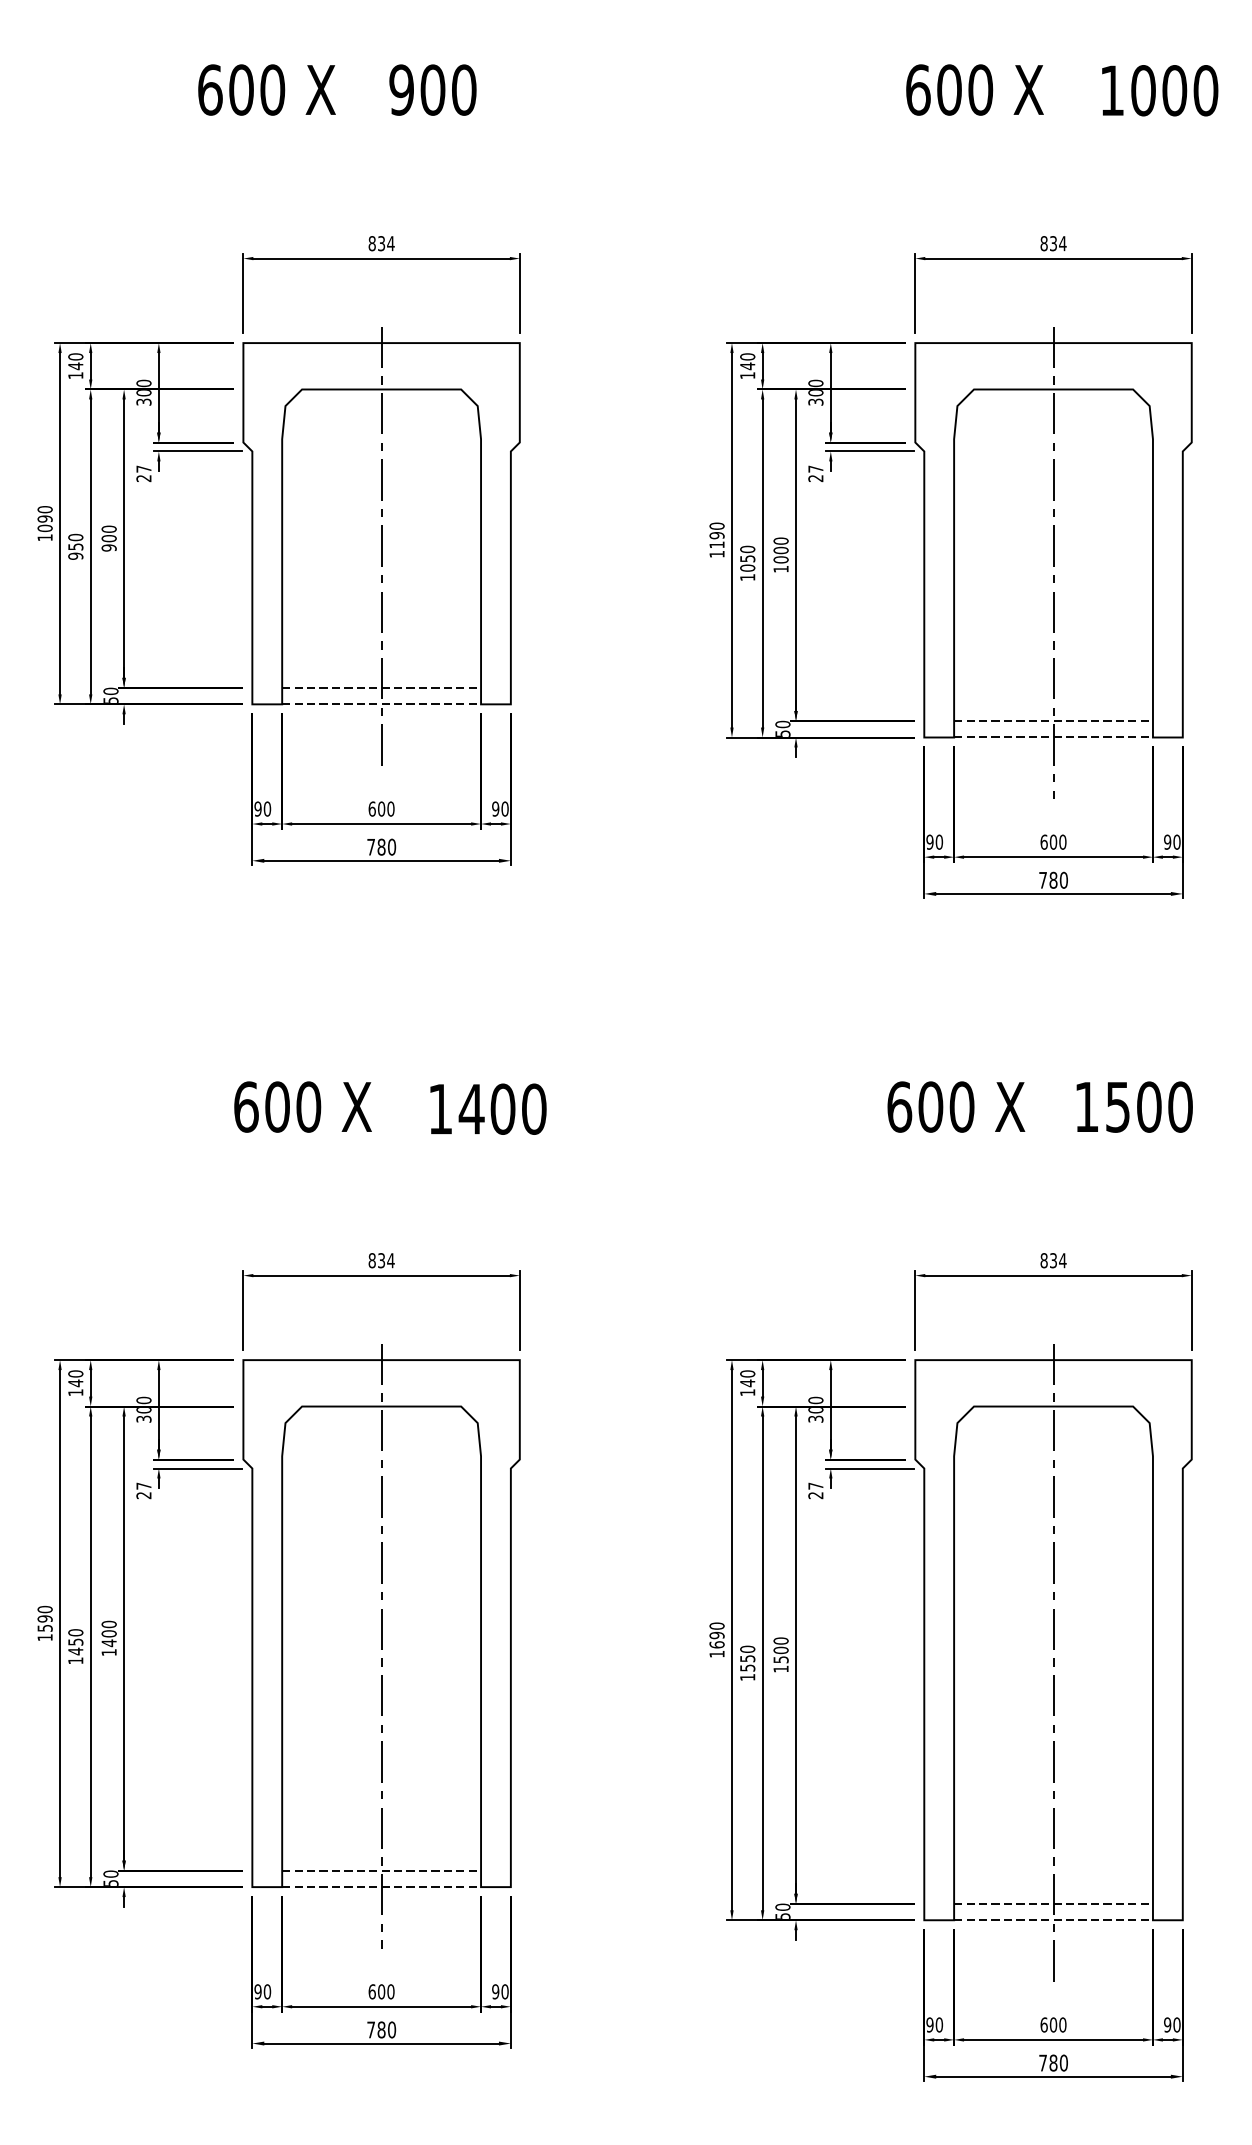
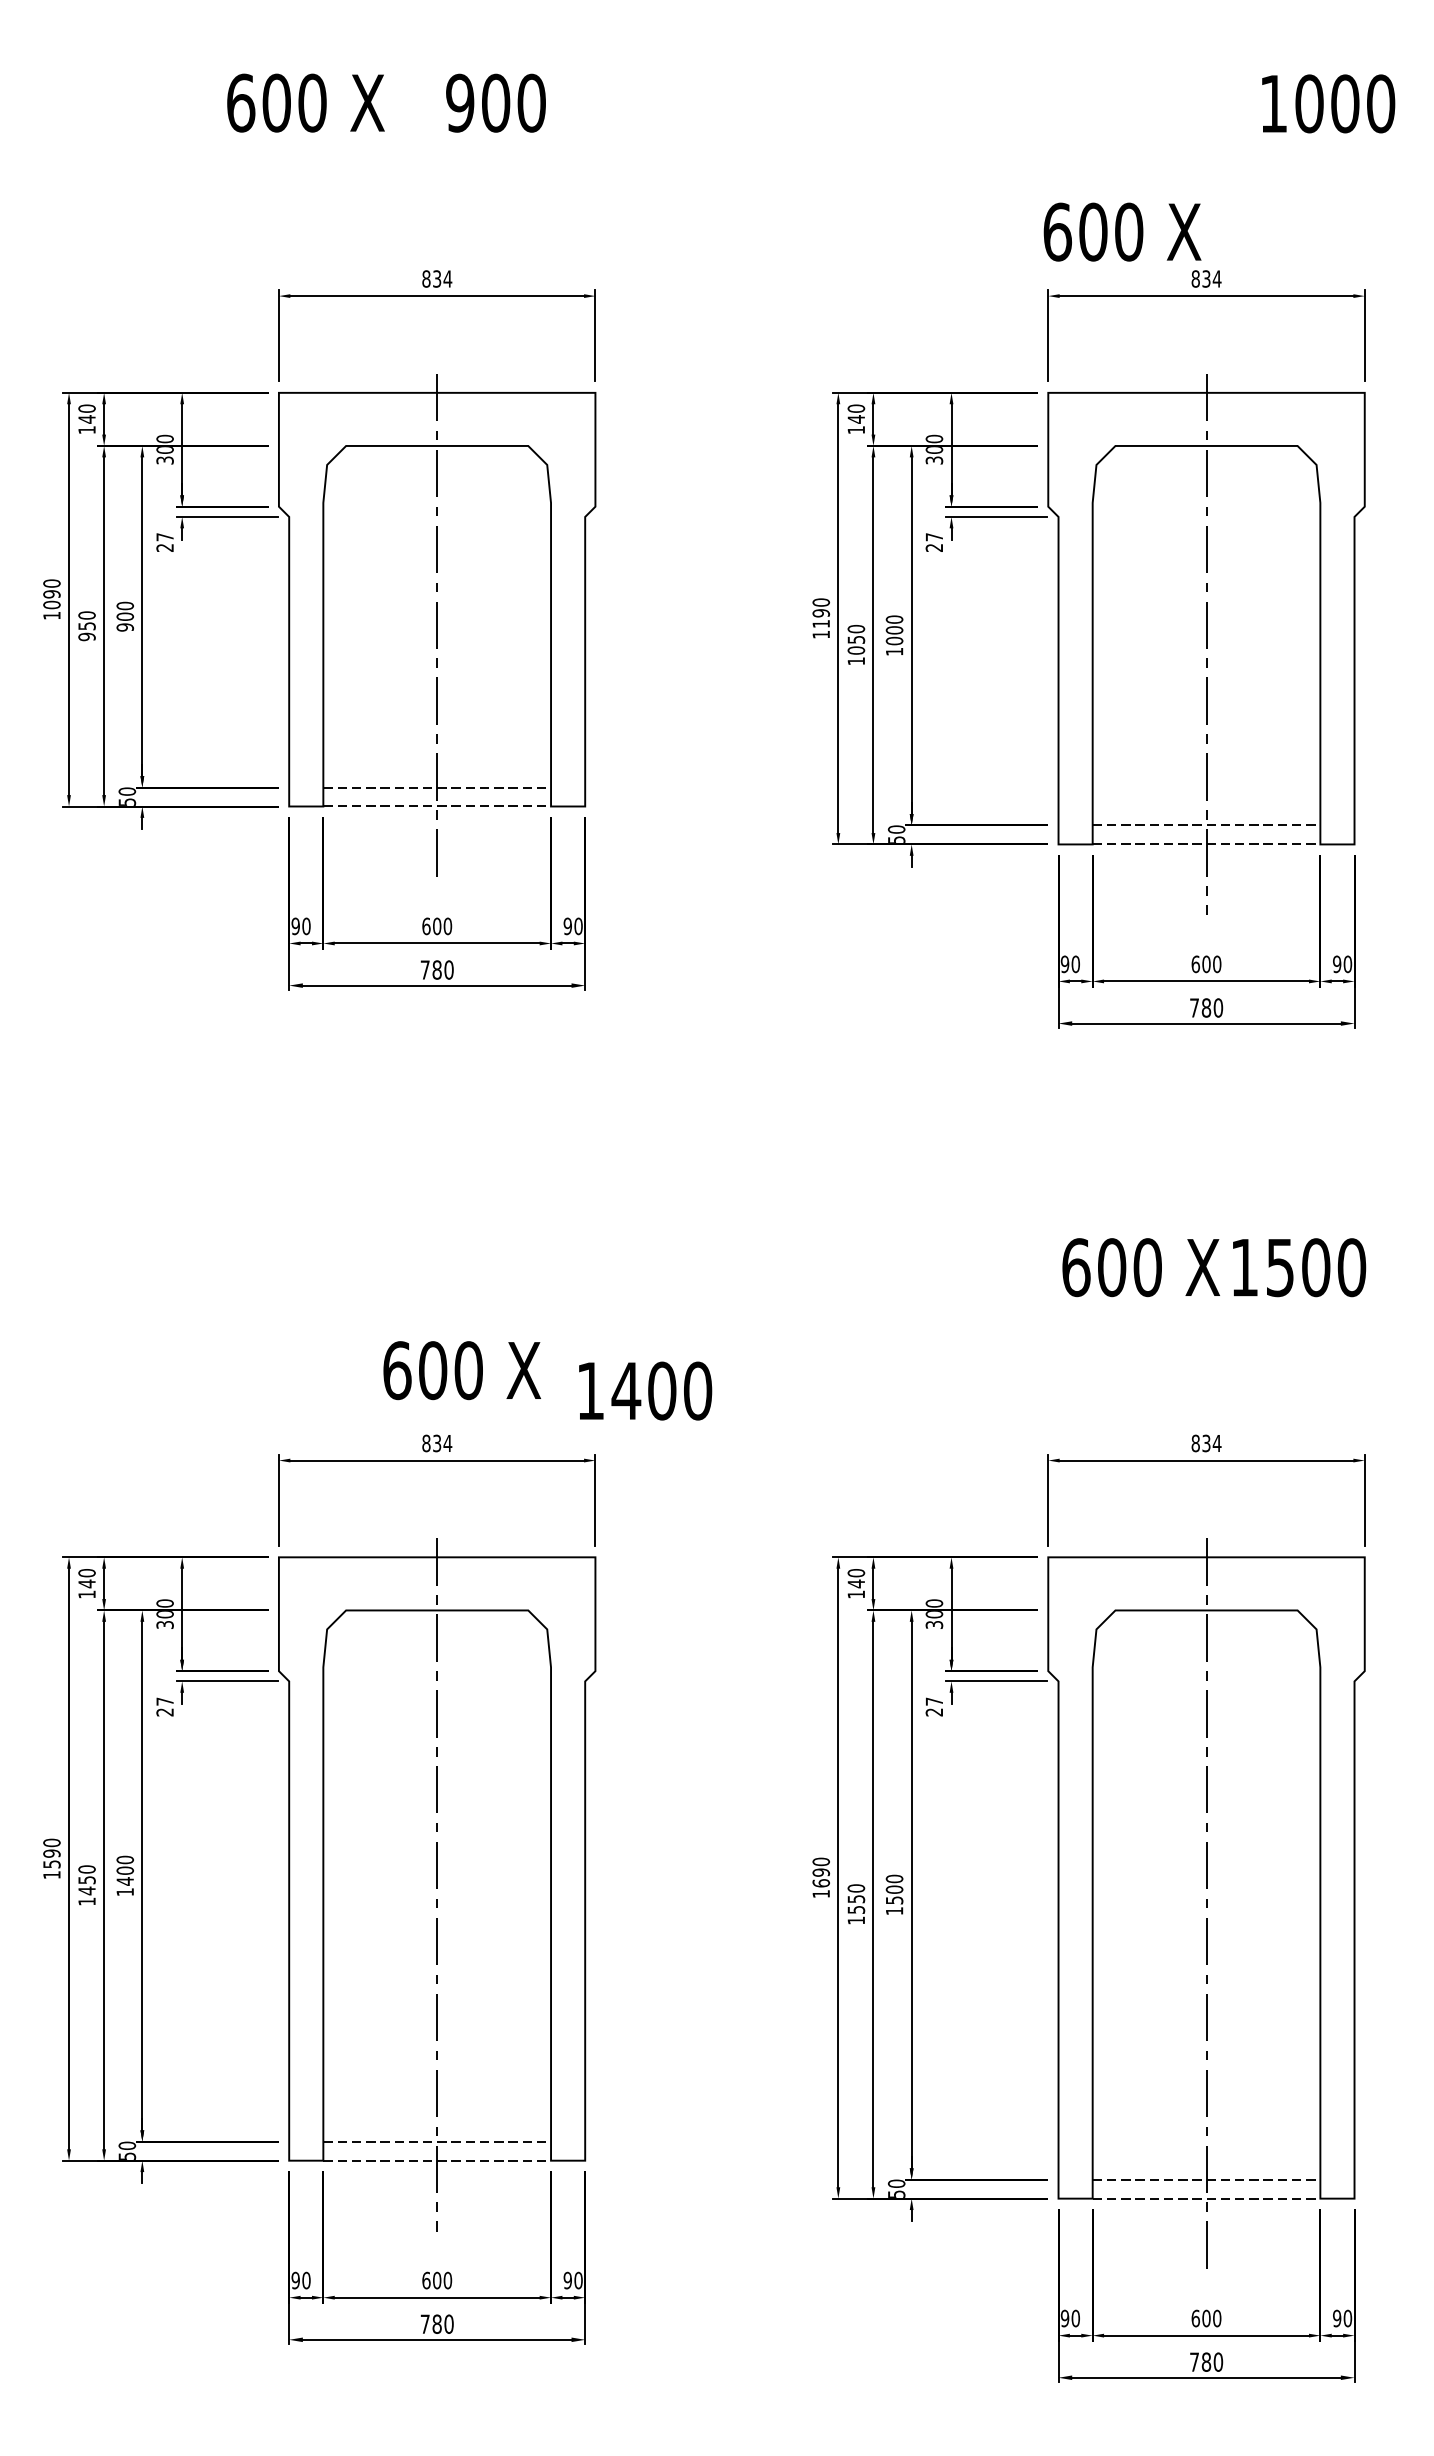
text: (974, 89) -> (1122, 231), moved
text: (302, 1106) -> (461, 1370), moved
text: (955, 1106) -> (1140, 1267), moved
text: (488, 1108) -> (645, 1390), moved

